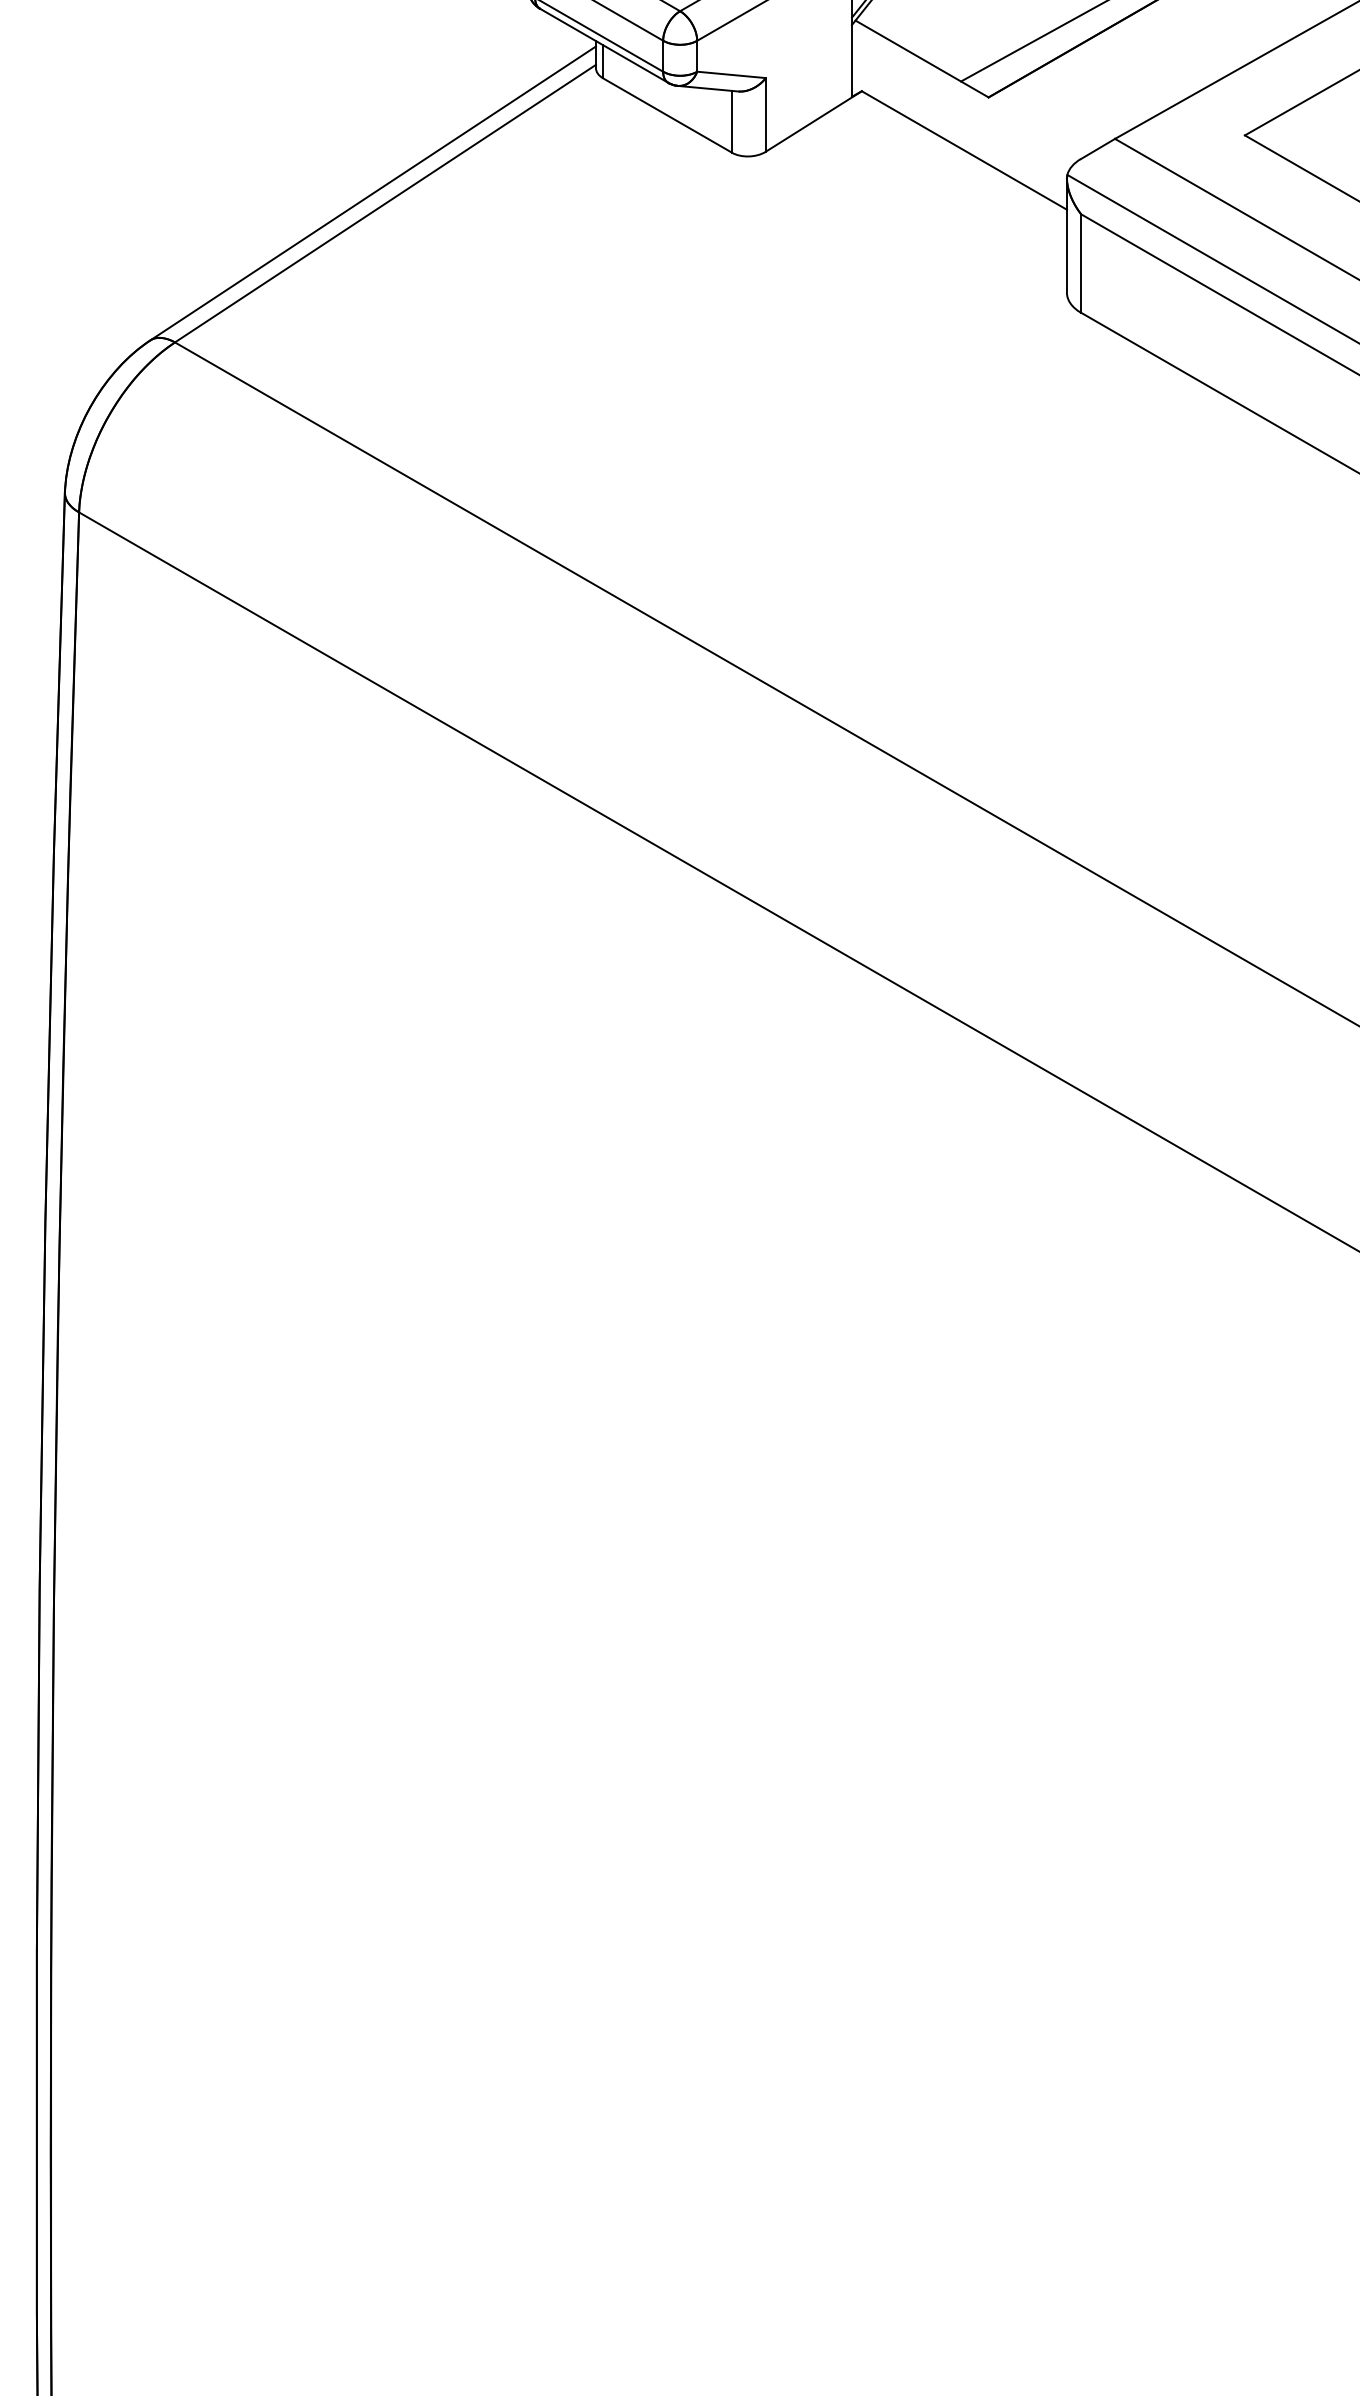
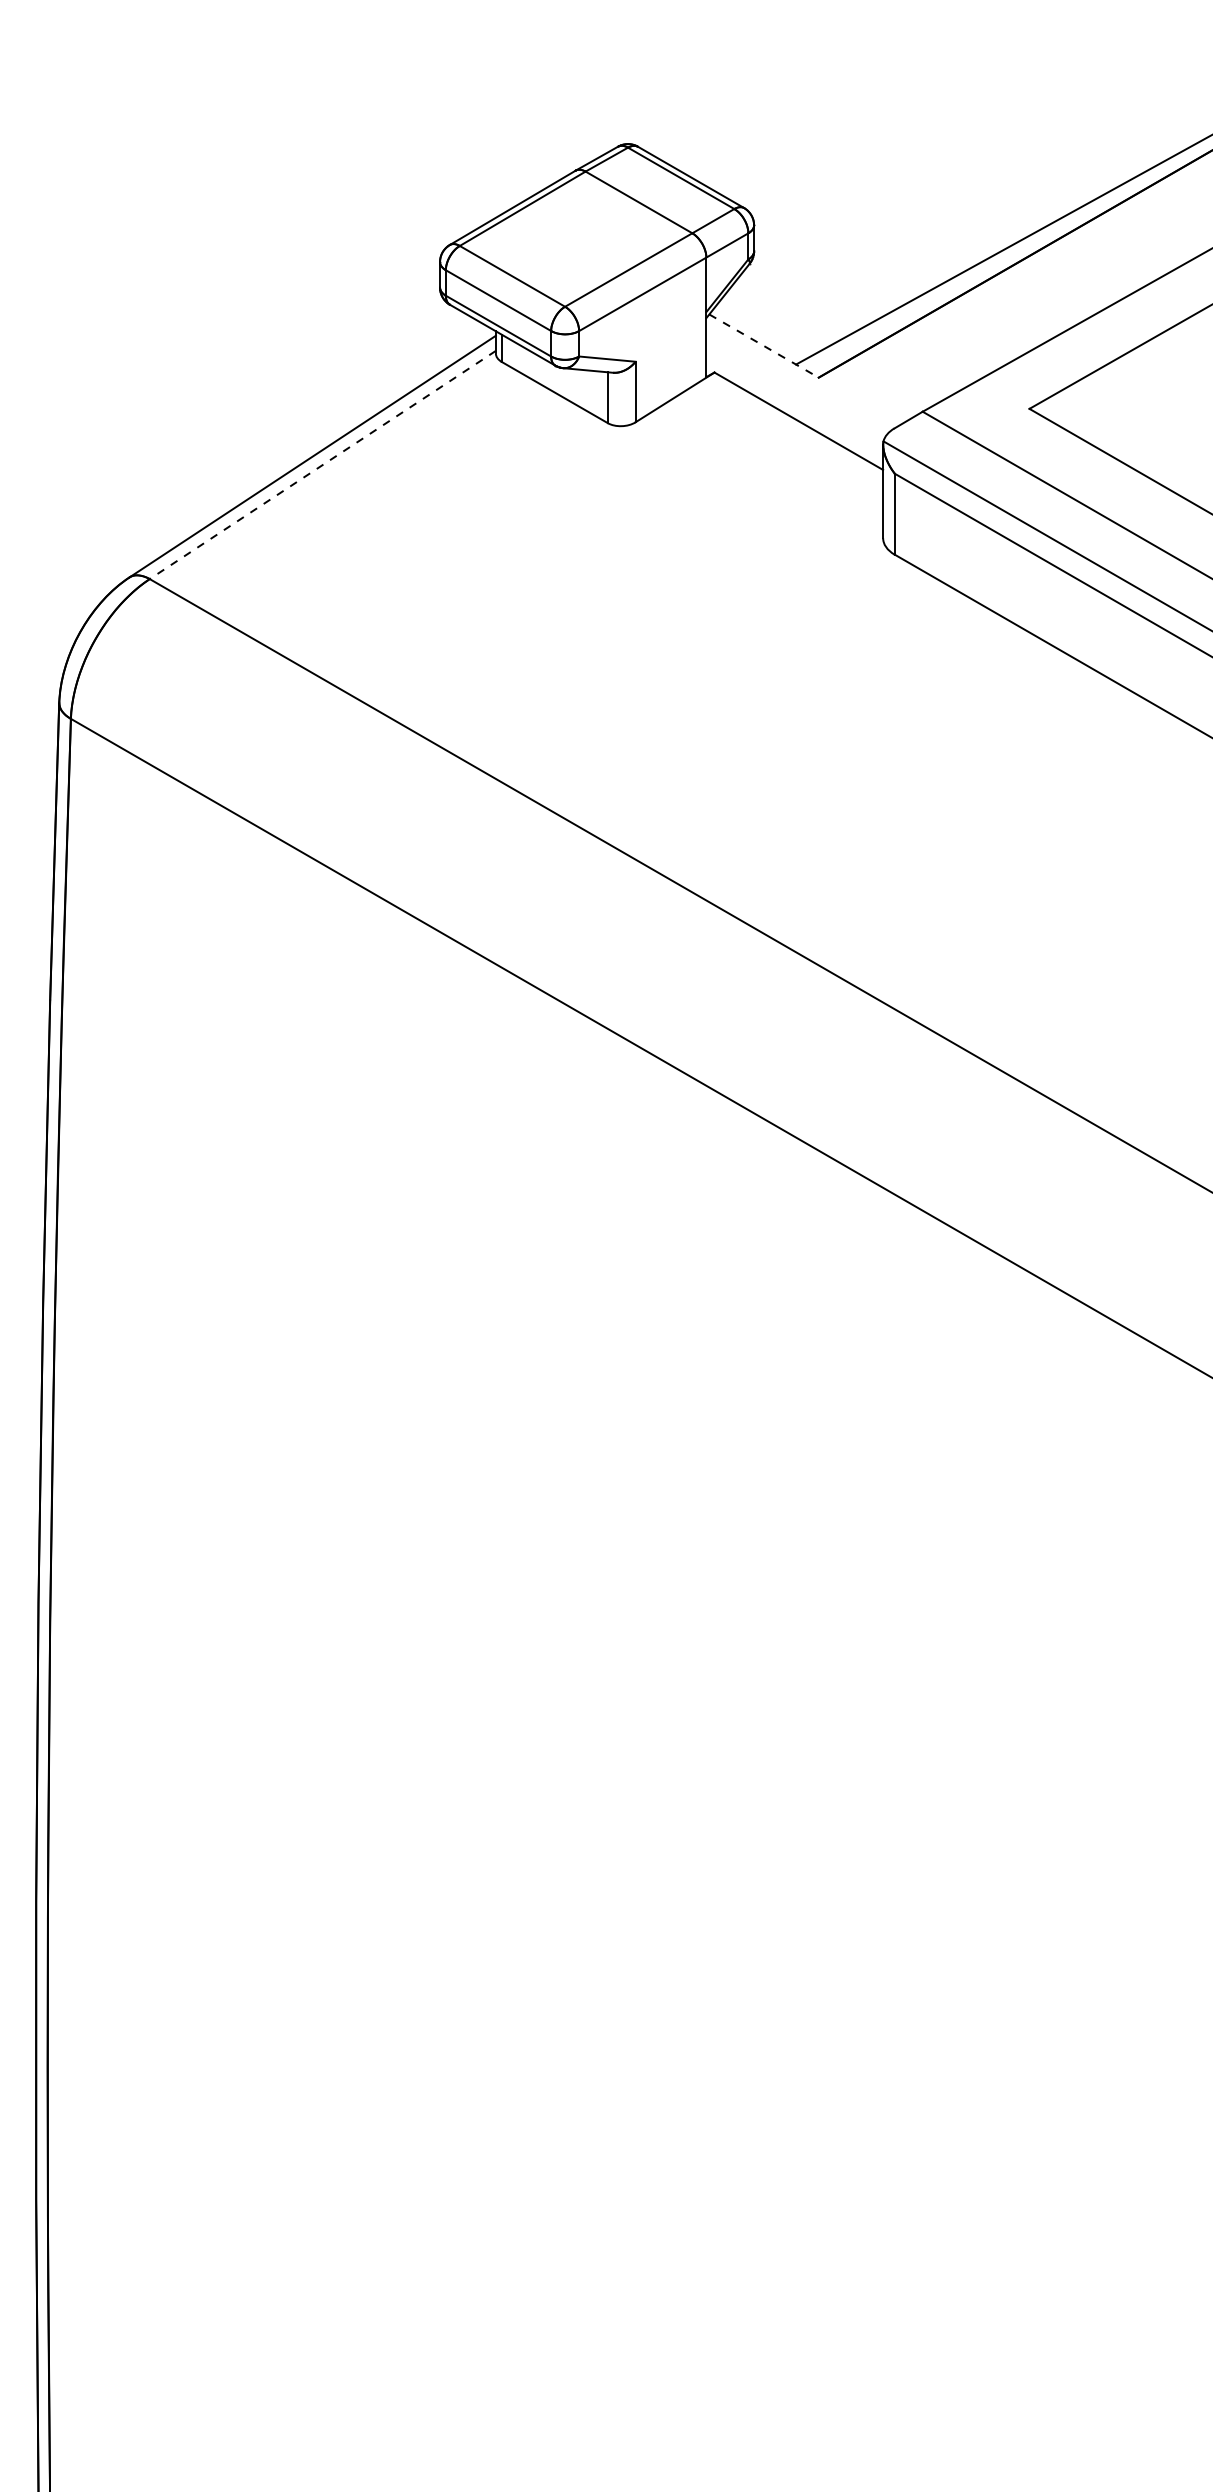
line: (922, 59) -> (764, 346), solid -> dashed
line: (385, 204) -> (322, 465), solid -> dashed

